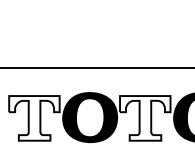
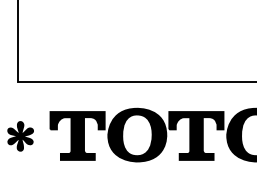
fill: (34, 117) -> (77, 135), added
fill: (145, 117) -> (196, 135), added

